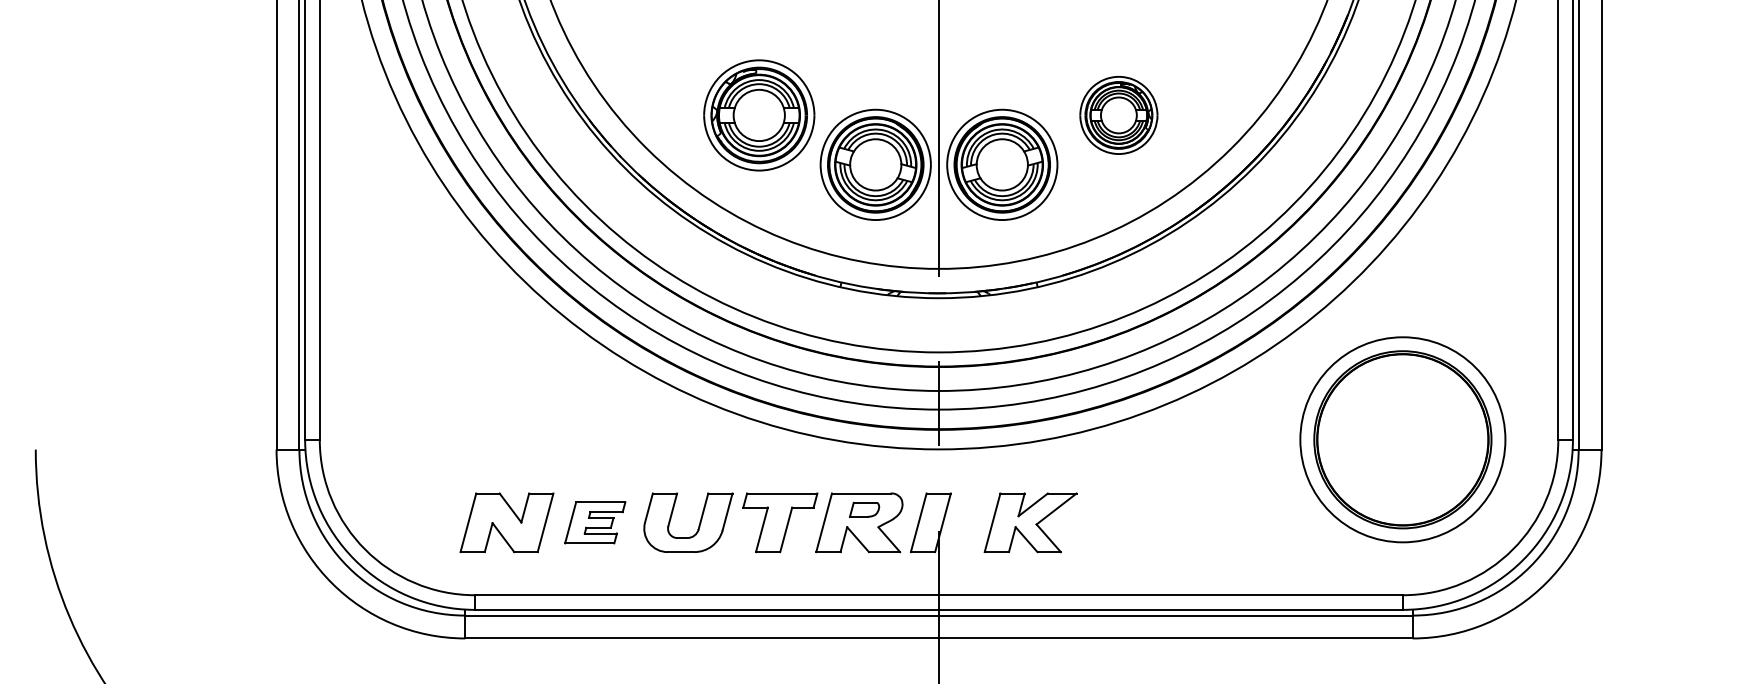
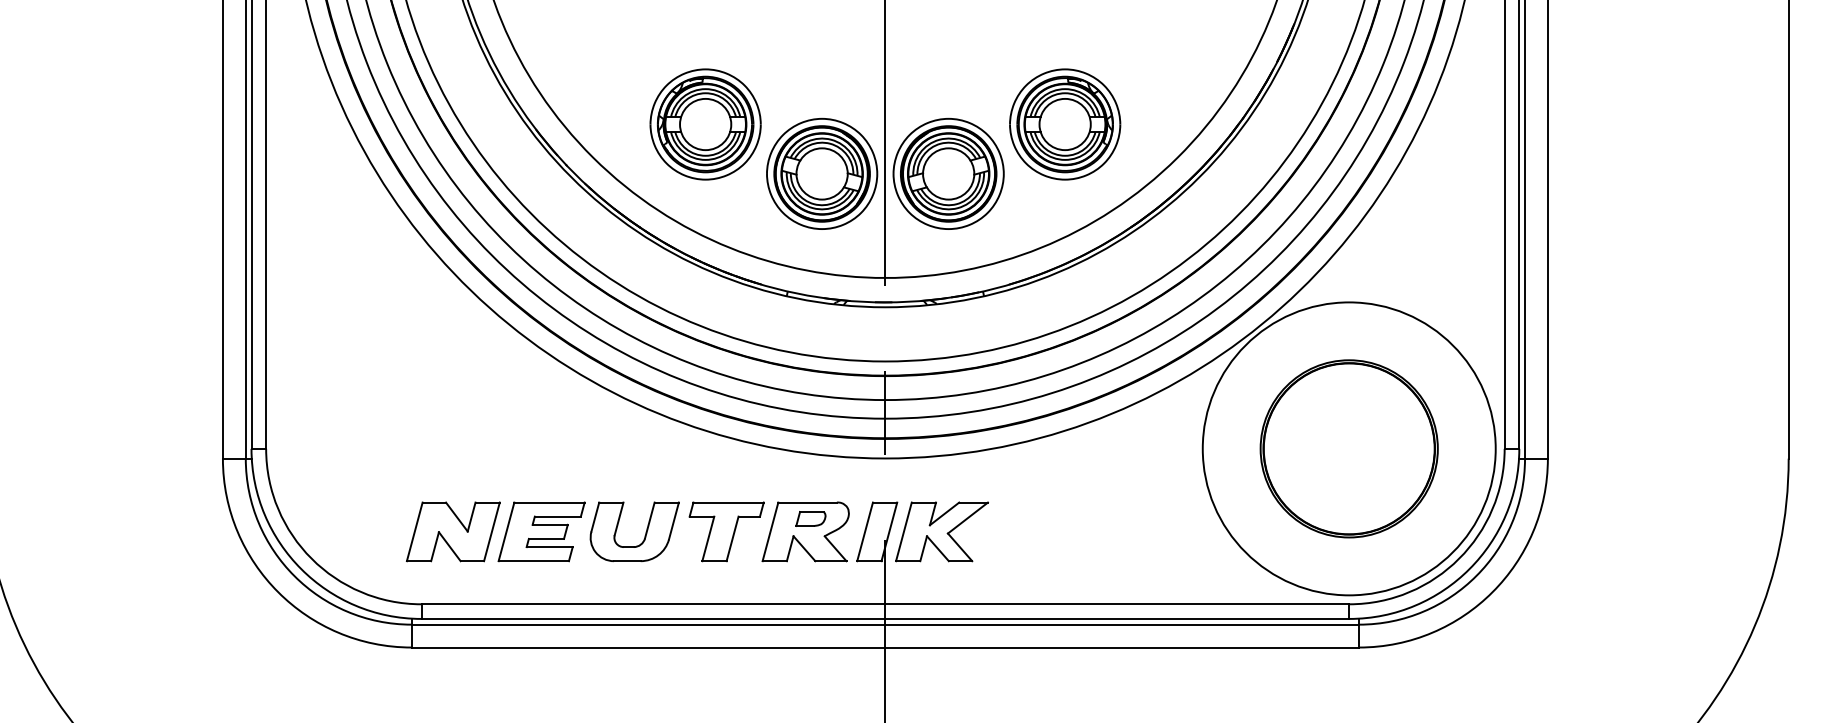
part: (1119, 115) -> (1065, 124), size x1.43
circle: (1402, 439) -> (1348, 448), size x1.43
part: (595, 522) -> (541, 531), size x1.43
part: (1030, 522) -> (941, 531), moved

